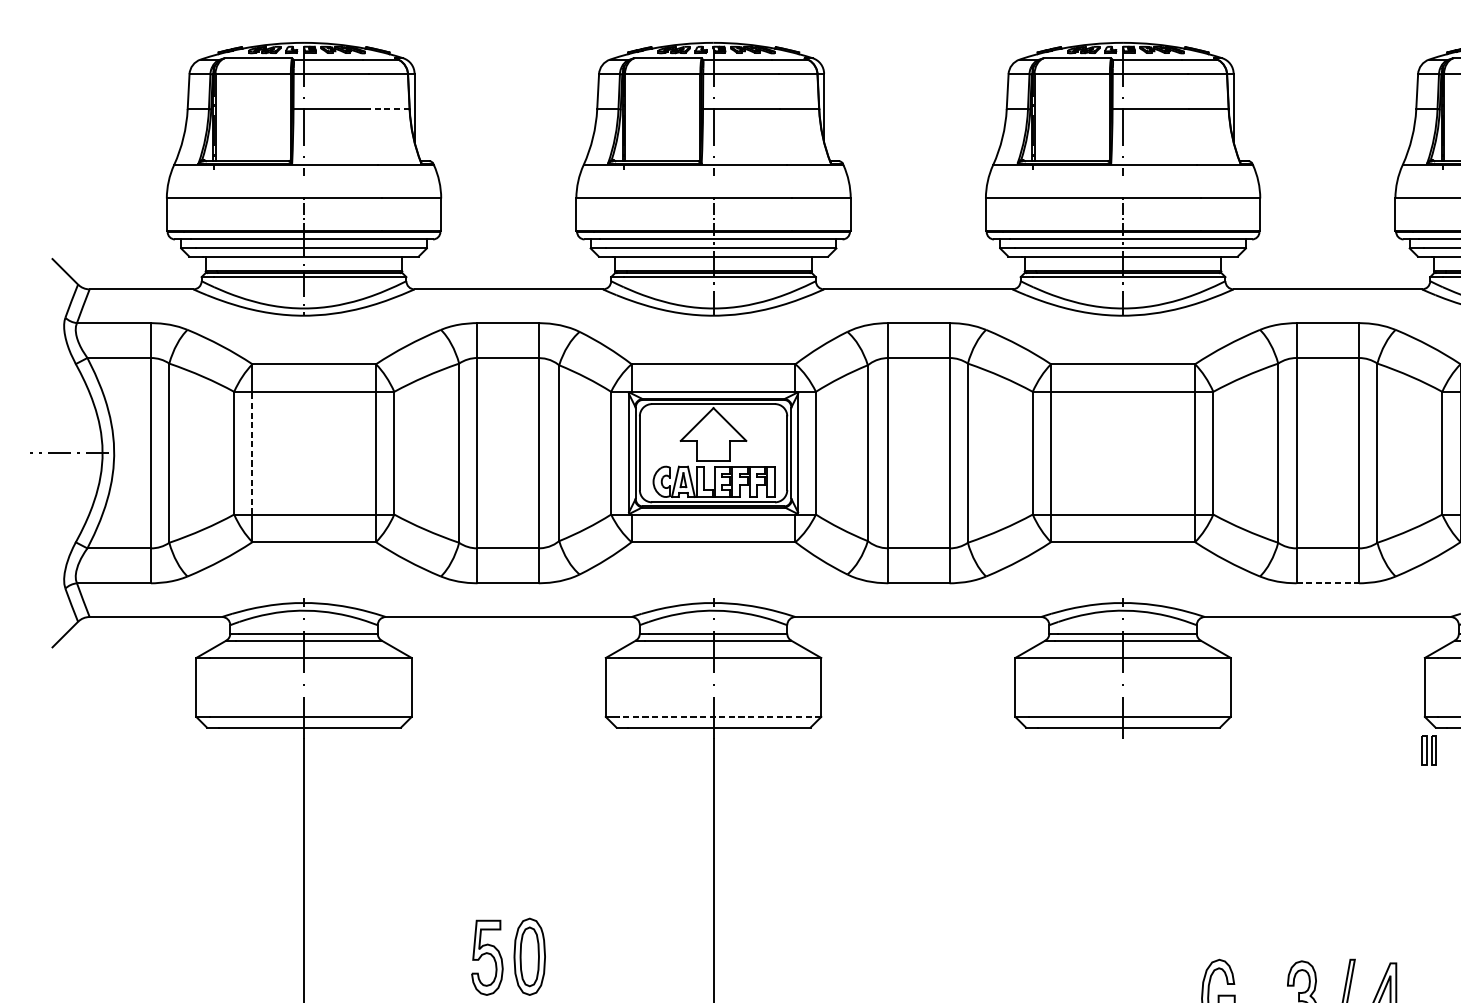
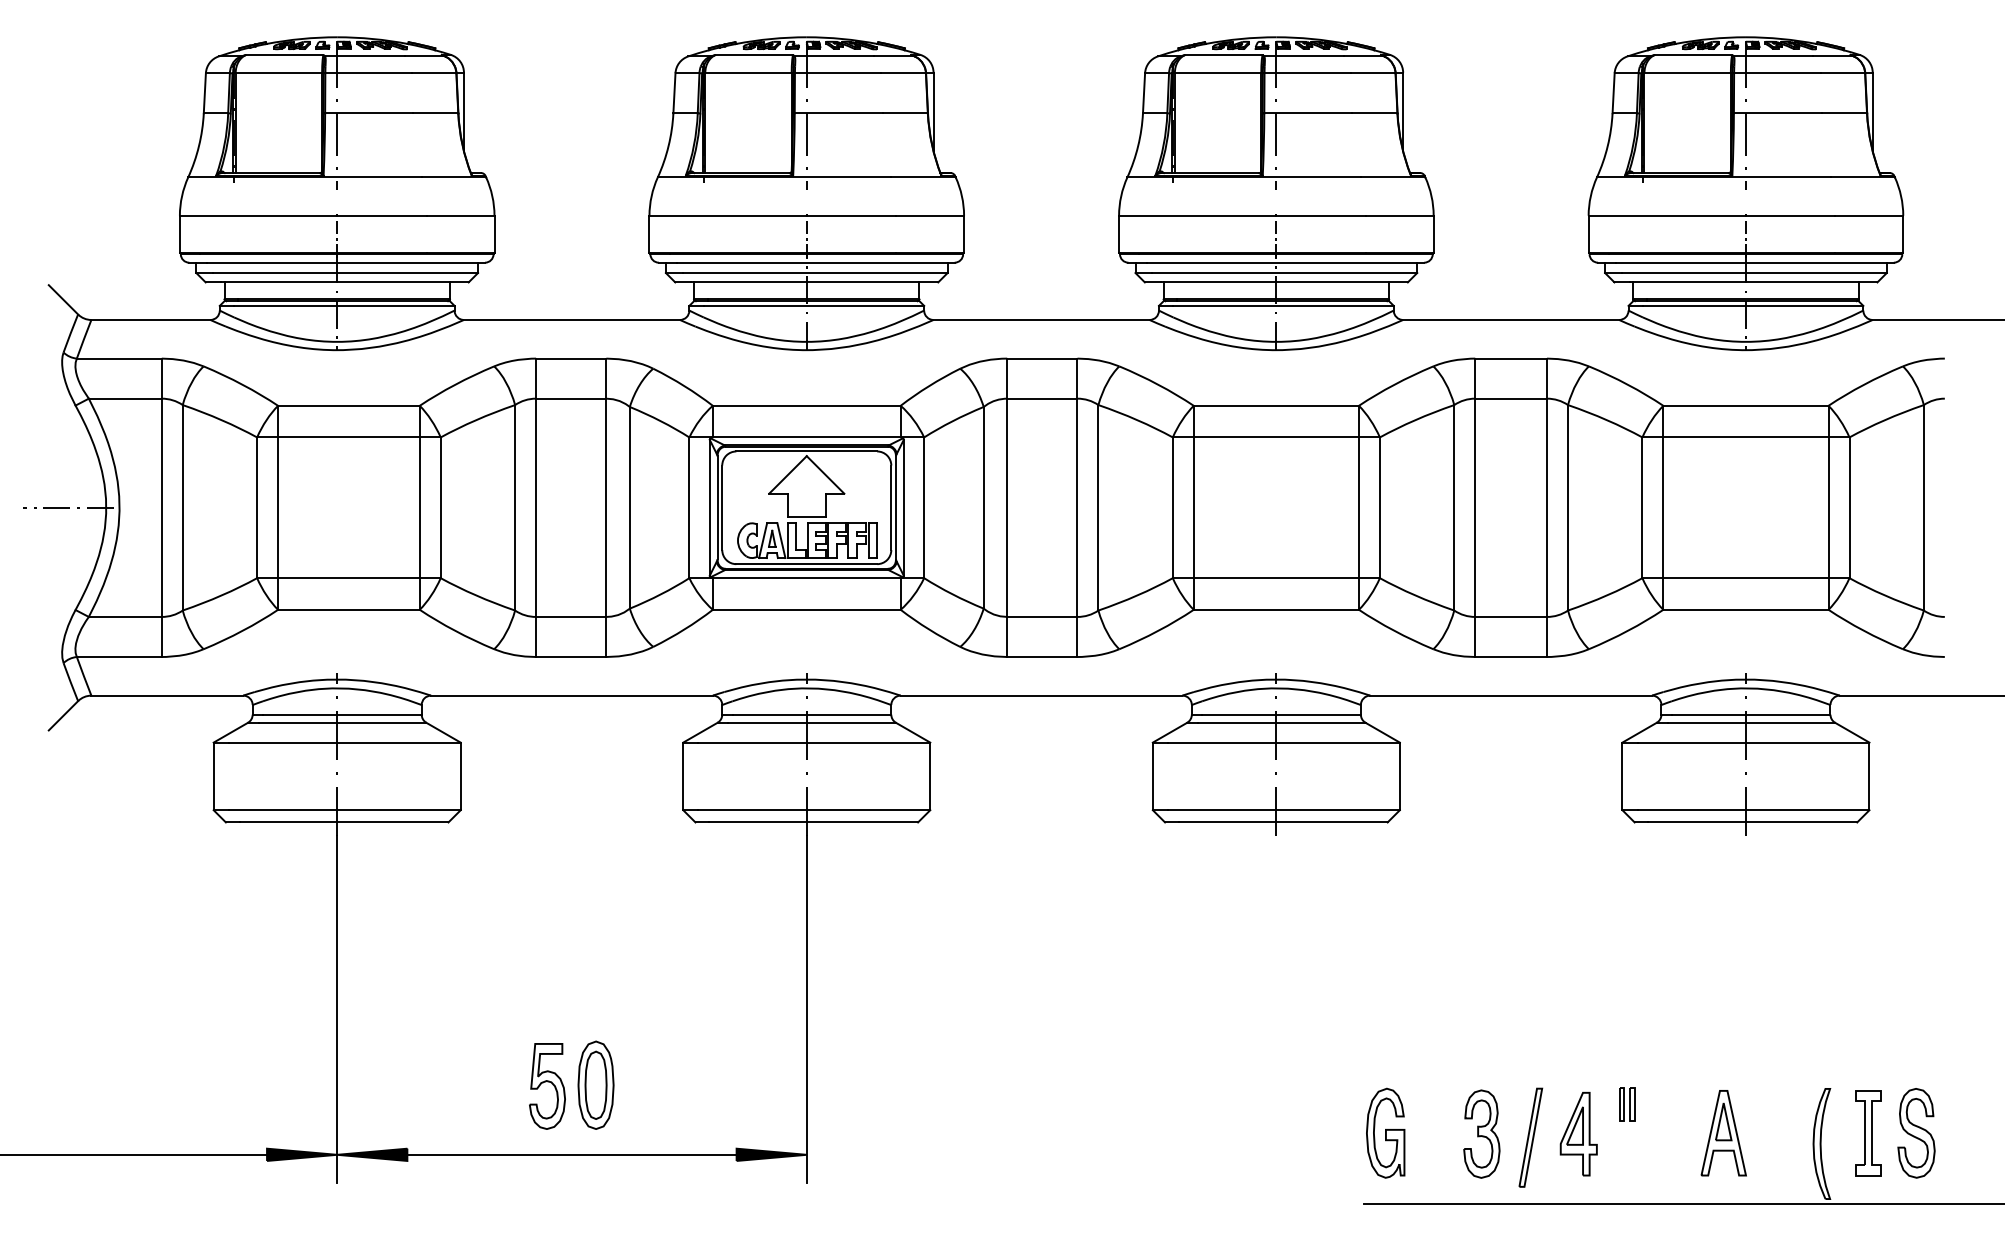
line: (389, 109) -> (435, 113), dashed -> solid
line: (252, 452) -> (278, 507), dashed -> solid
line: (1328, 583) -> (1511, 657), dashed -> solid
line: (720, 717) -> (814, 810), dashed -> solid
part: (1429, 750) -> (1627, 1104), moved

